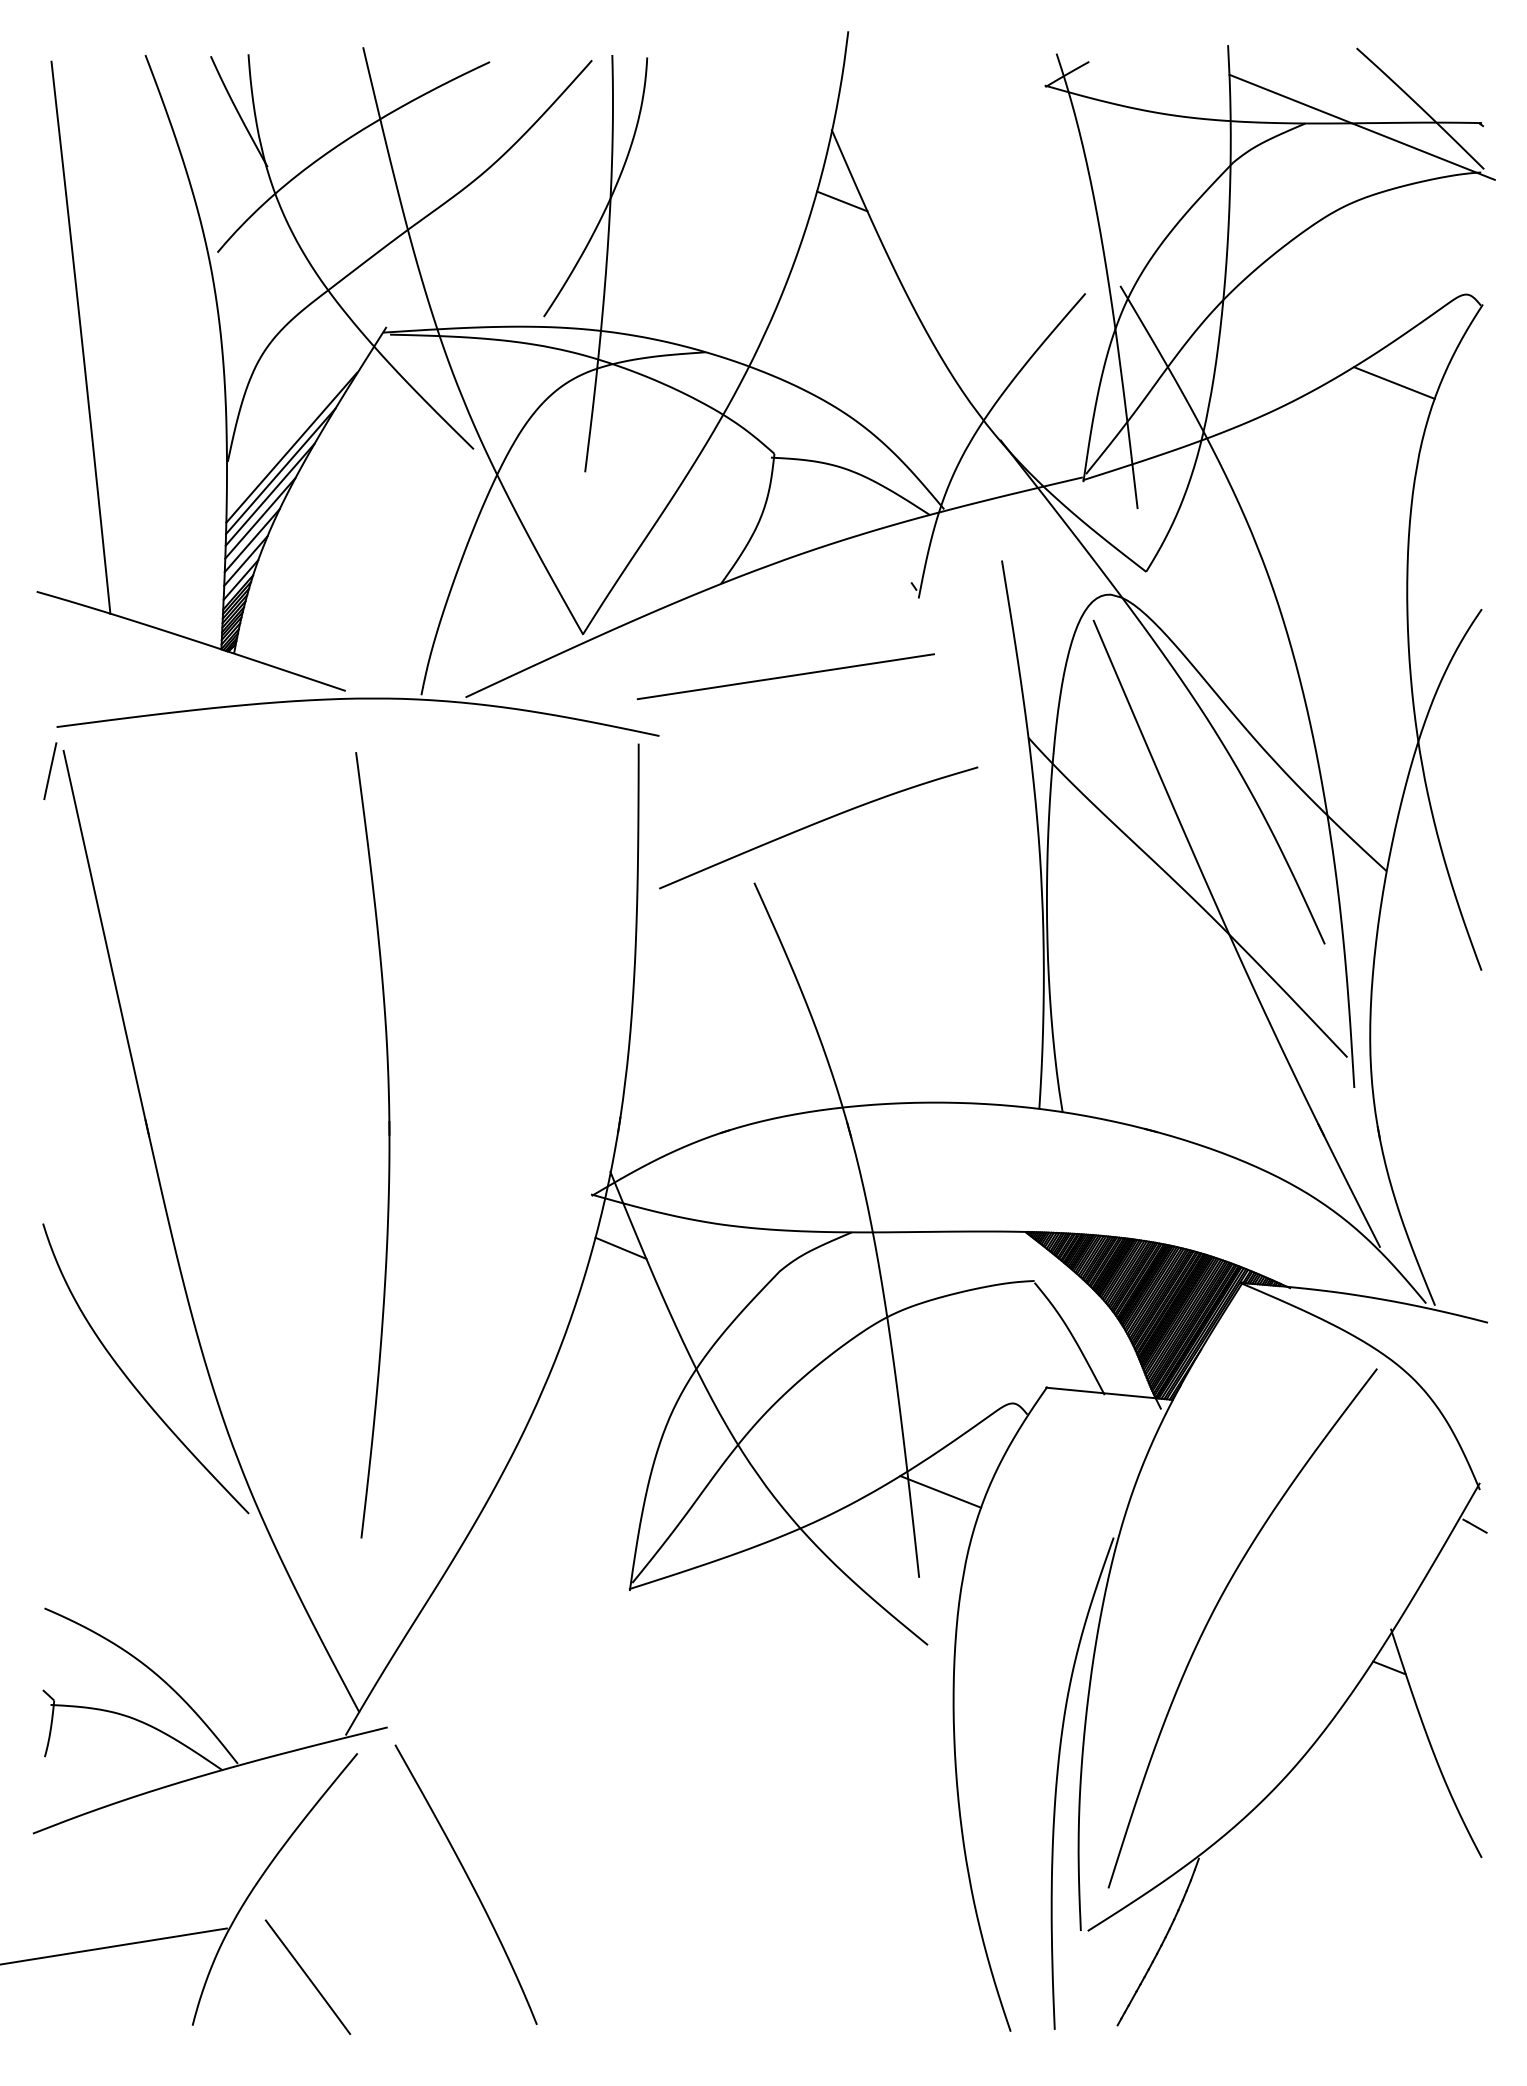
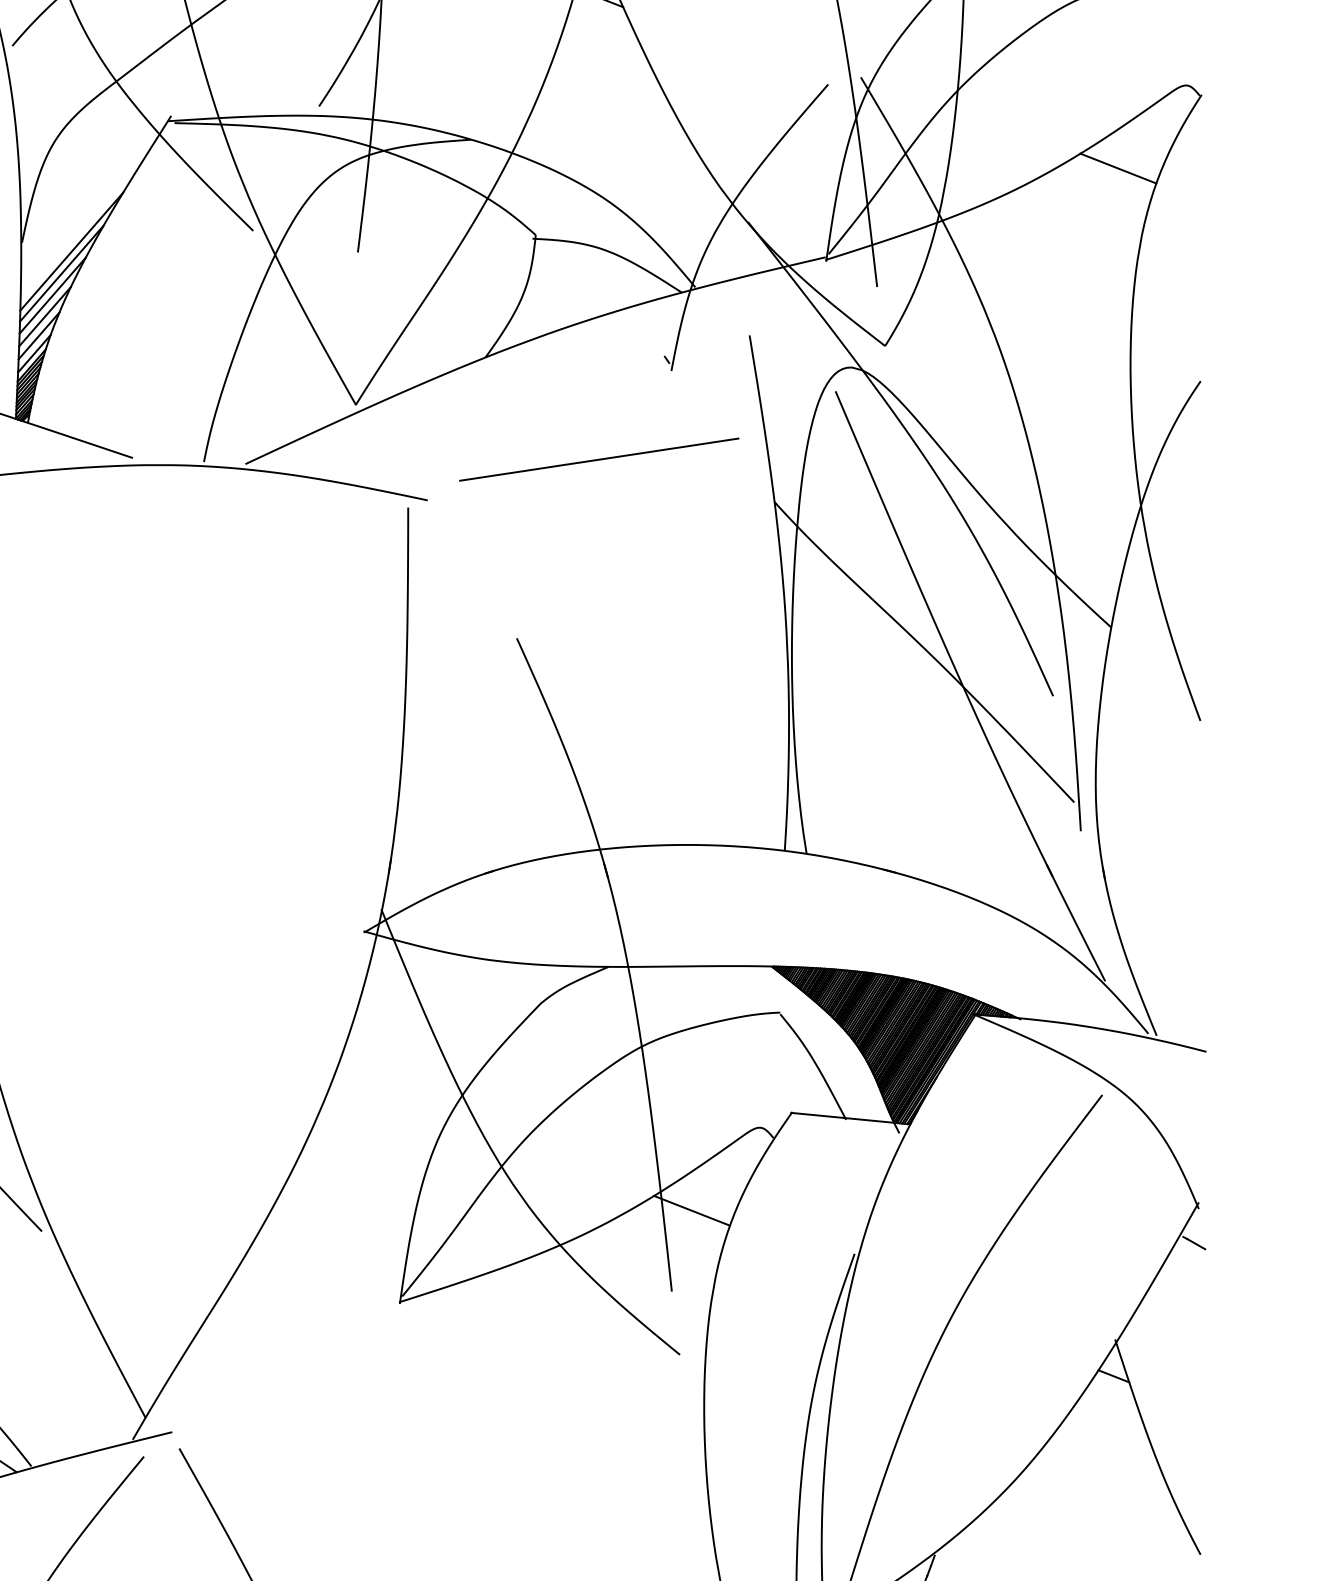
line: (291, 447) -> (81, 229), removed
line: (785, 676) -> (598, 459), moved
curve: (816, 824) -> (575, 583), removed
part: (388, 1145) -> (173, 885), removed
line: (620, 1247) -> (391, 981), removed

